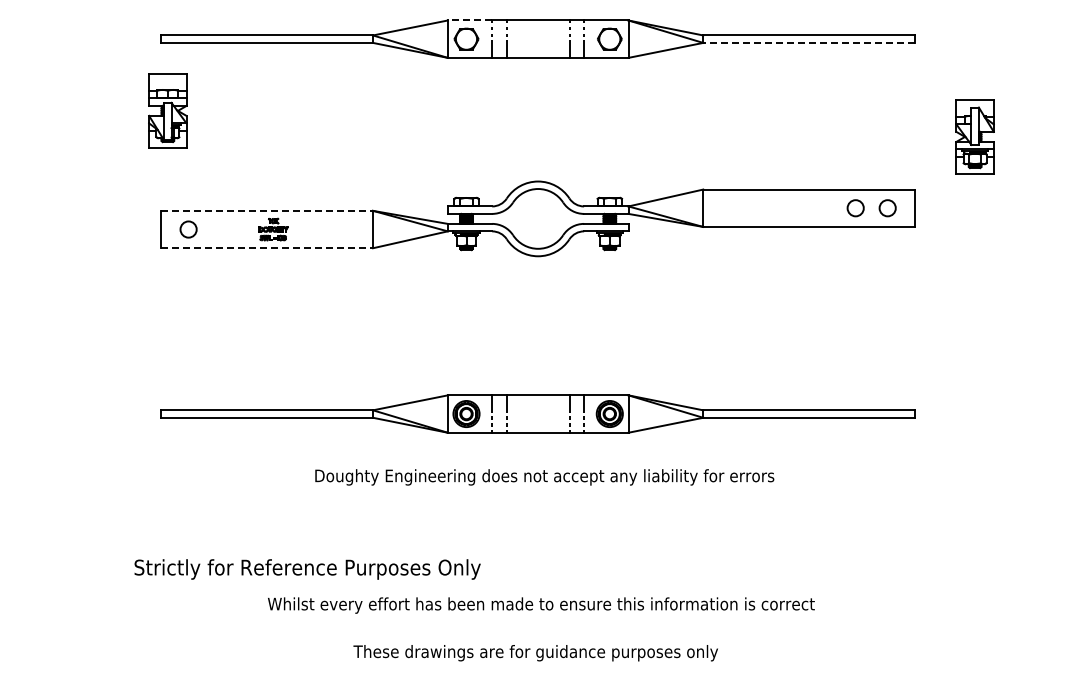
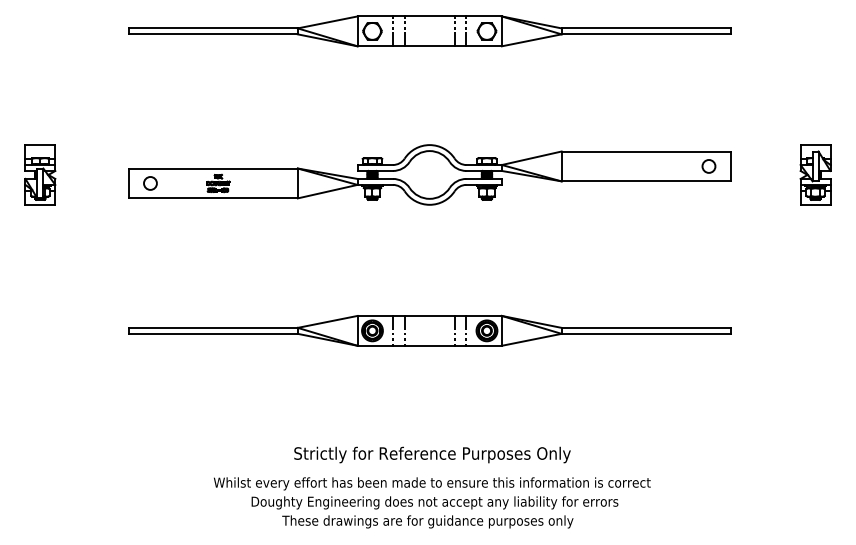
line: (469, 20) -> (374, 16), dashed -> solid
line: (809, 42) -> (646, 34), dashed -> solid
part: (167, 110) -> (40, 174), moved
part: (974, 136) -> (815, 174), moved
circle: (855, 208) -> (683, 166), removed
line: (267, 210) -> (213, 168), dashed -> solid
line: (267, 248) -> (213, 198), dashed -> solid
text: (544, 477) -> (434, 502), moved
text: (307, 569) -> (432, 455), moved

